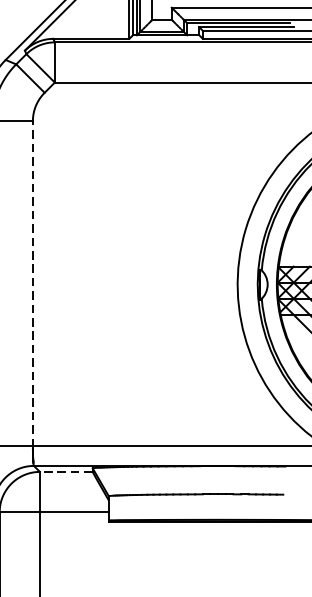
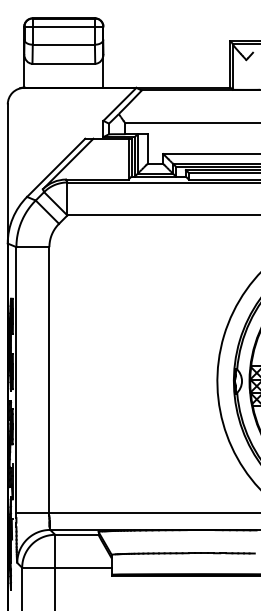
line: (33, 283) -> (49, 380), dashed -> solid
line: (65, 471) -> (76, 534), dashed -> solid

